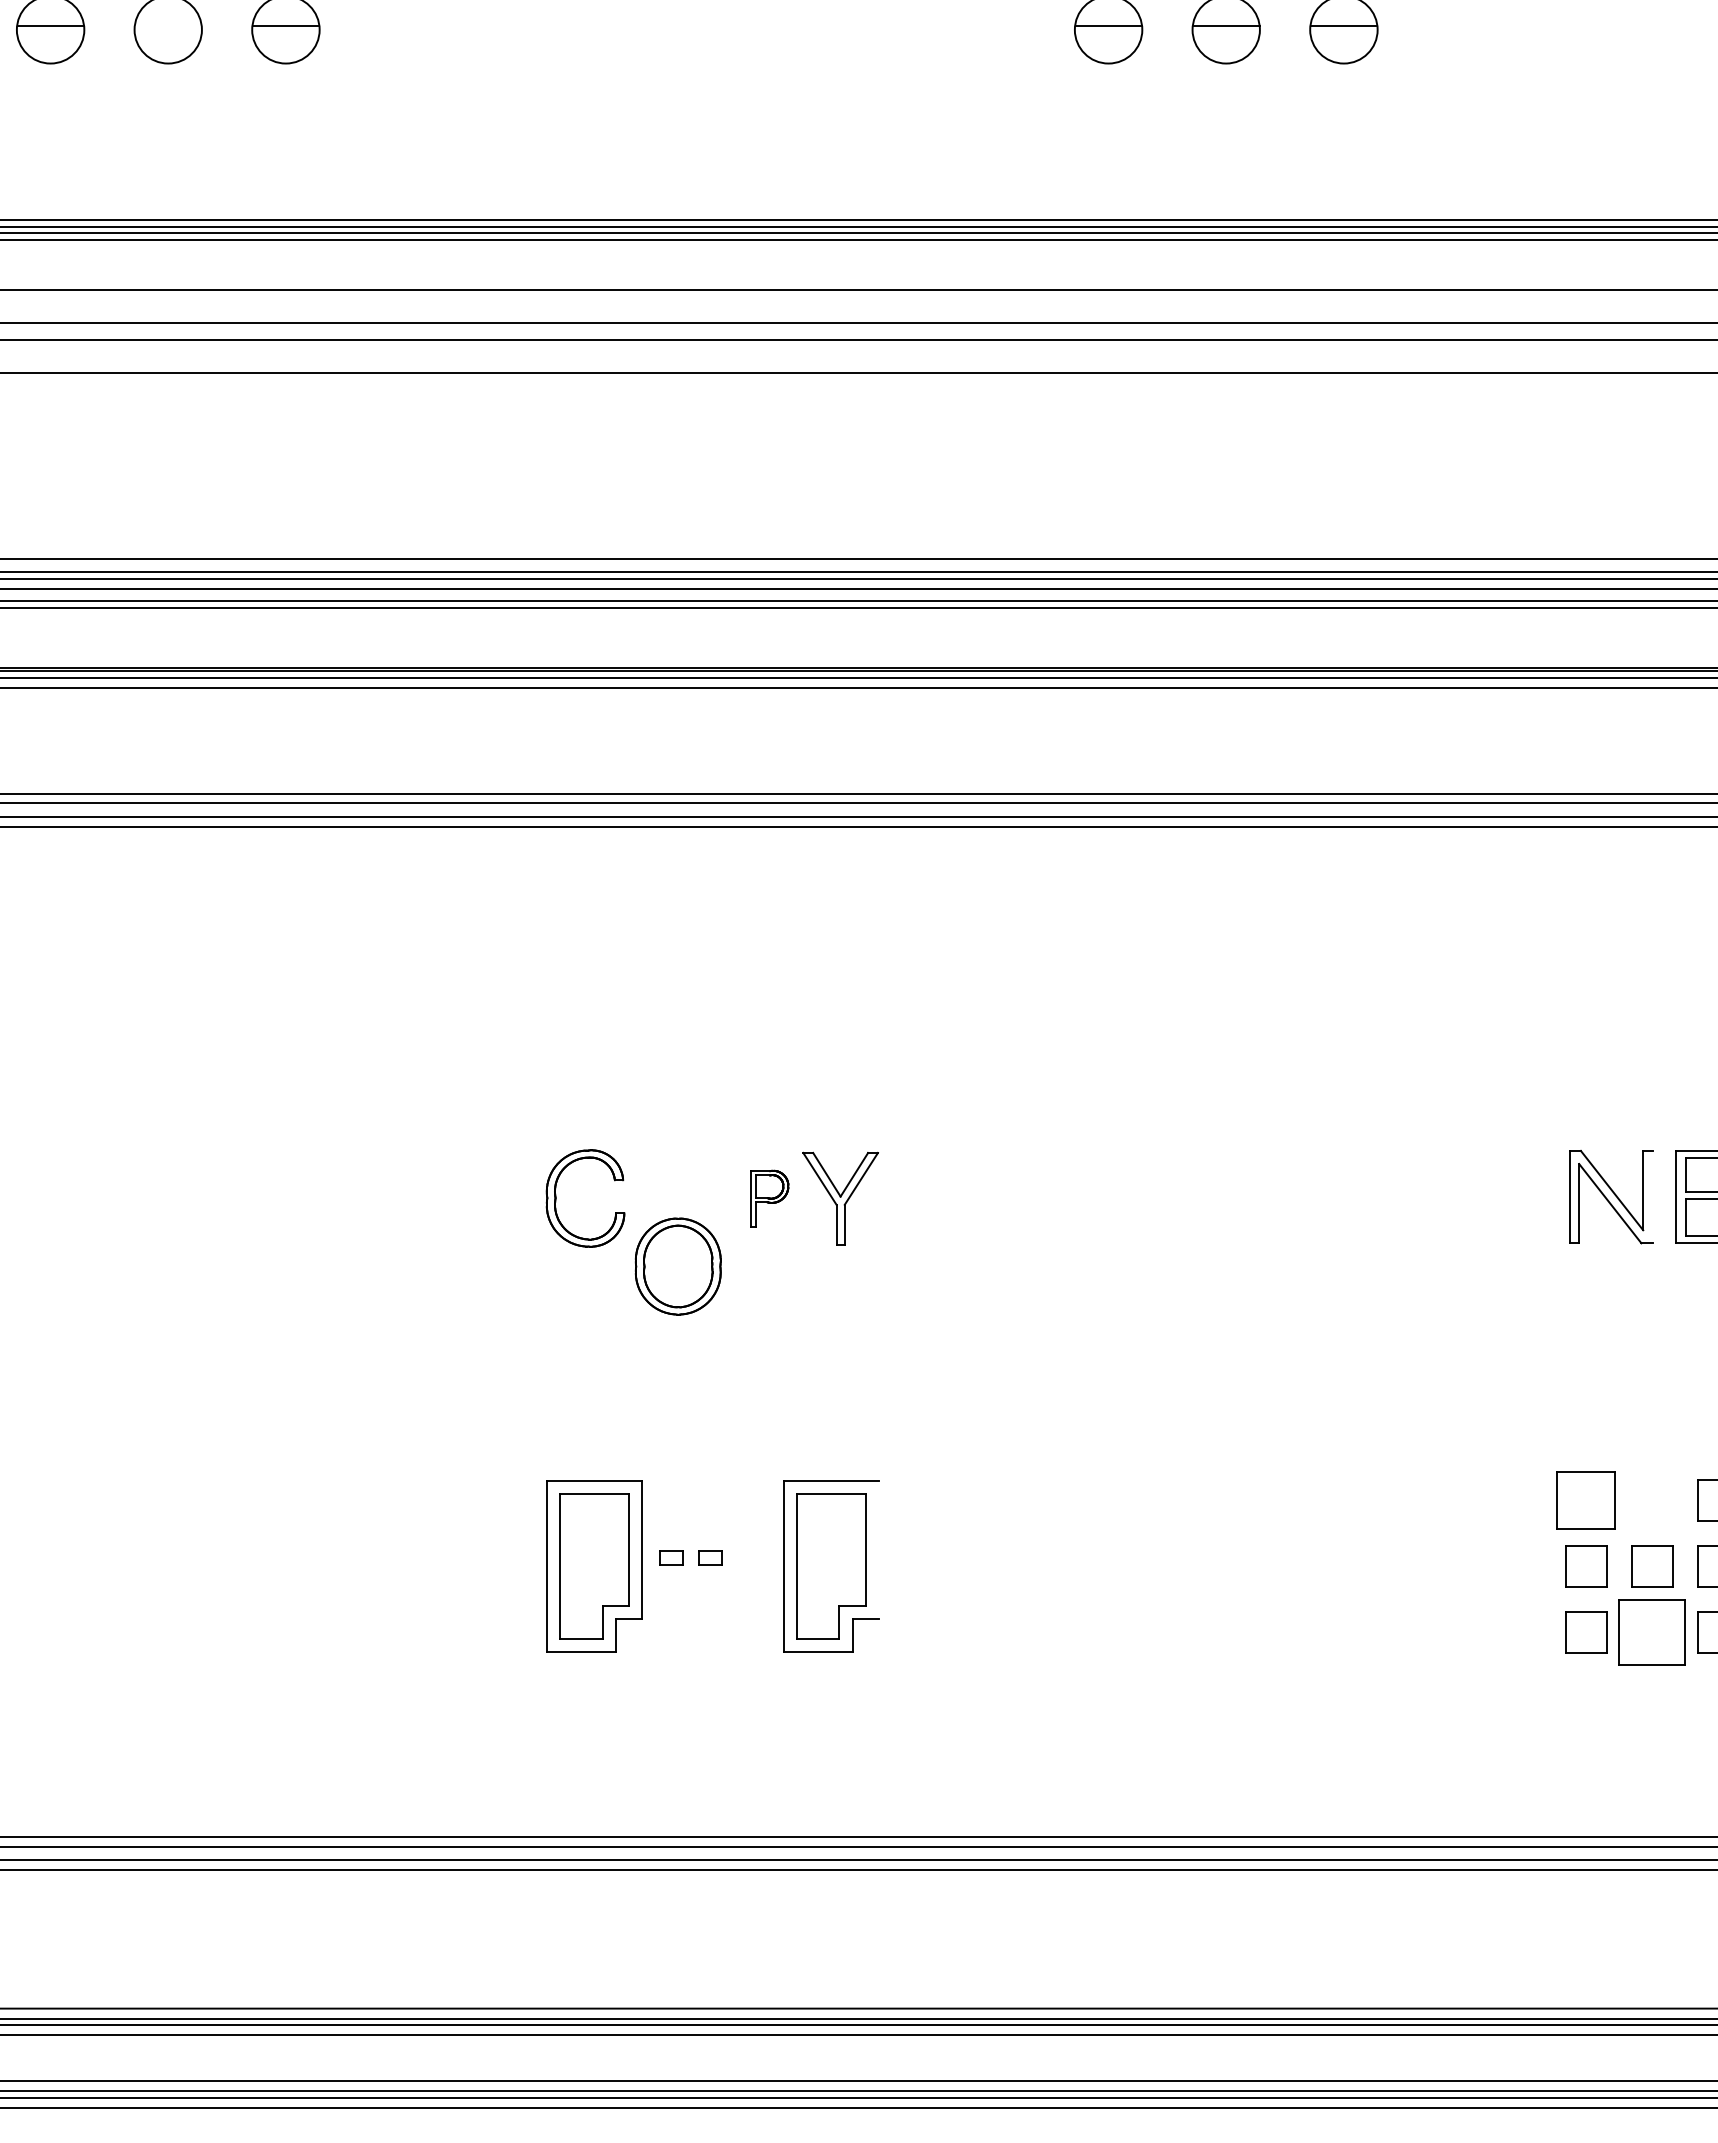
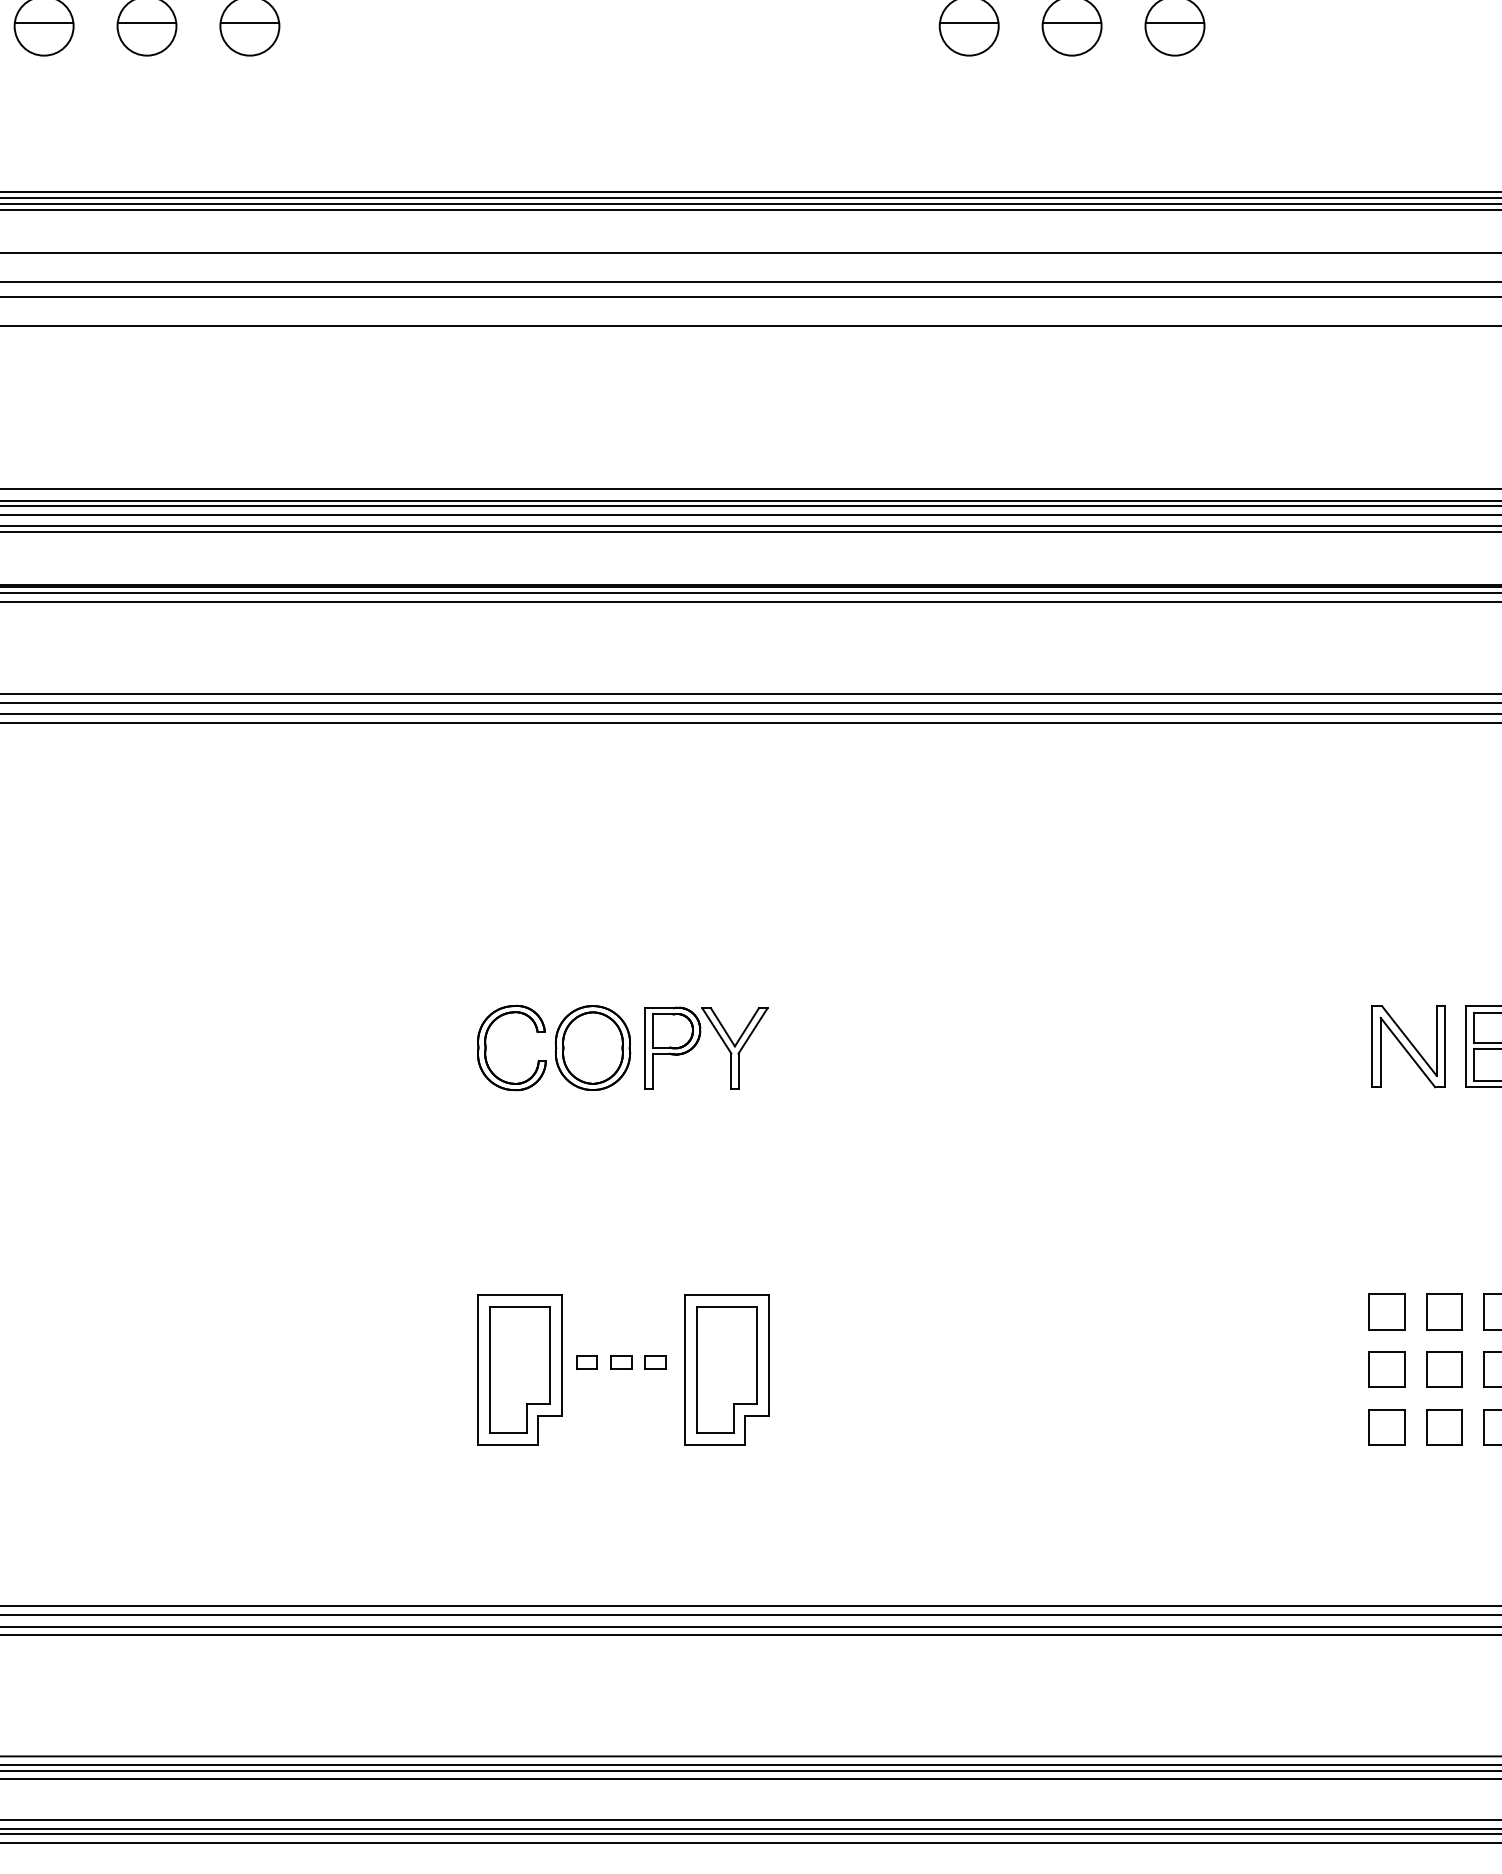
line: (168, 26) -> (147, 23), added
line: (1652, 1196) -> (1444, 1046), added
part: (769, 1198) -> (672, 1048), size x1.67
part: (677, 1266) -> (592, 1048), moved
part: (1586, 1500) -> (1387, 1312), size x0.71
part: (1652, 1500) -> (1444, 1312), added
line: (879, 1549) -> (768, 1354), added
part: (749, 1557) -> (655, 1361), added
part: (1652, 1632) -> (1444, 1427), size x0.62

